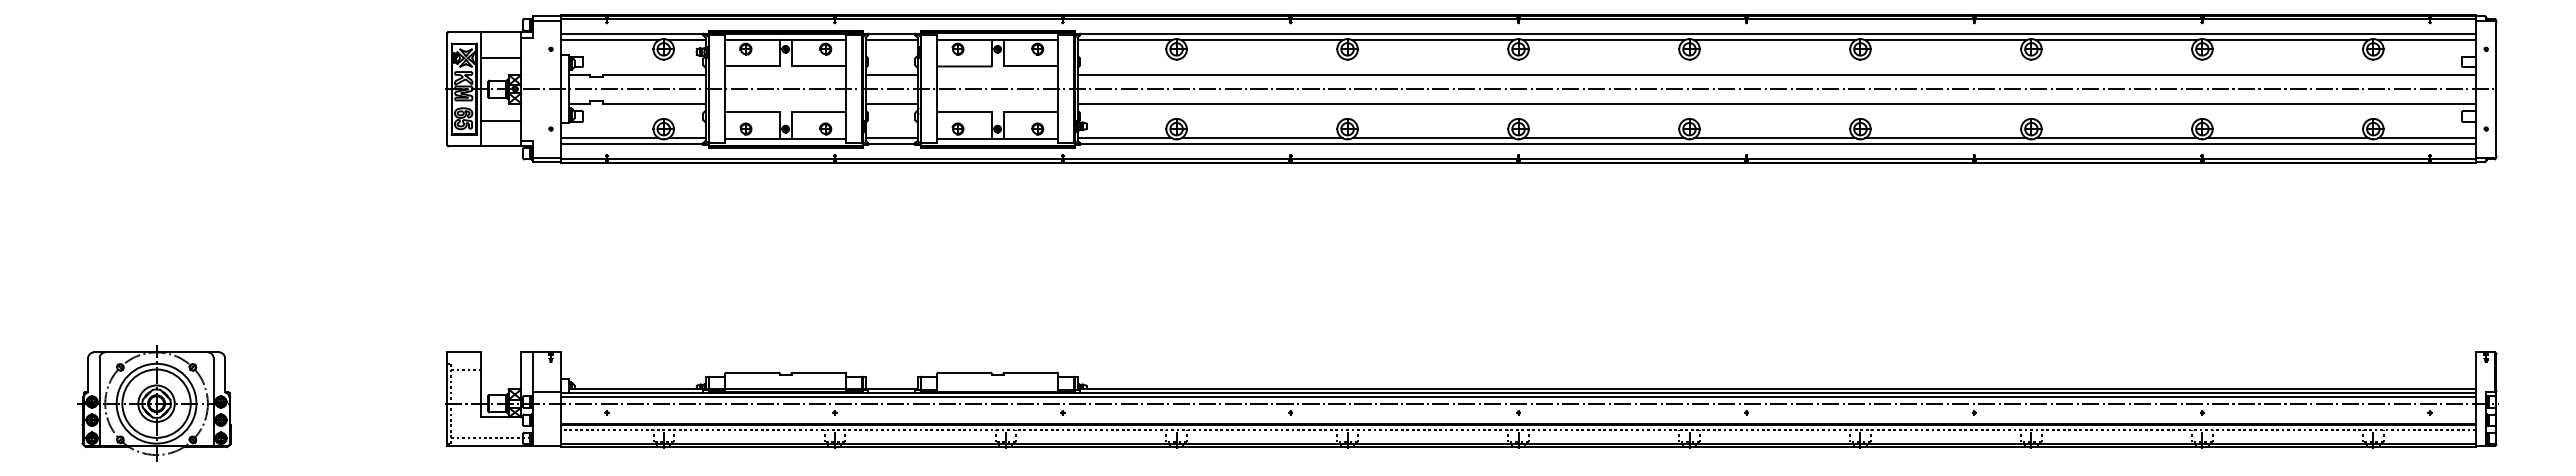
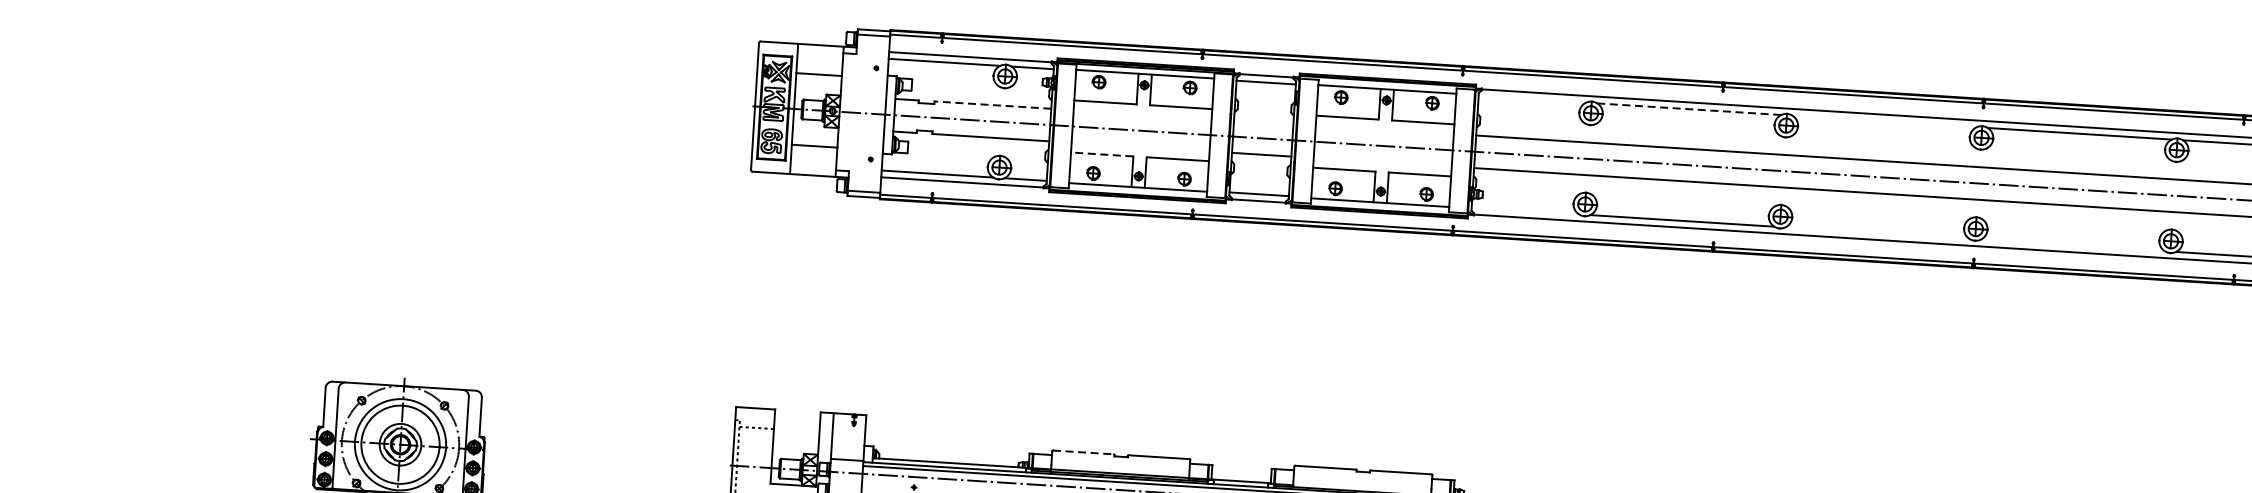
line: (1124, 40) -> (1532, 99), removed
line: (1262, 40) -> (1689, 109), solid -> dashed
line: (1432, 40) -> (1883, 121), removed
line: (654, 75) -> (992, 105), solid -> dashed
line: (891, 75) -> (1263, 122), removed
line: (752, 112) -> (1102, 154), solid -> dashed
line: (1124, 138) -> (1525, 211), removed
line: (1432, 138) -> (1876, 233), removed
line: (1603, 138) -> (2072, 245), removed
line: (752, 372) -> (1083, 451), solid -> dashed

